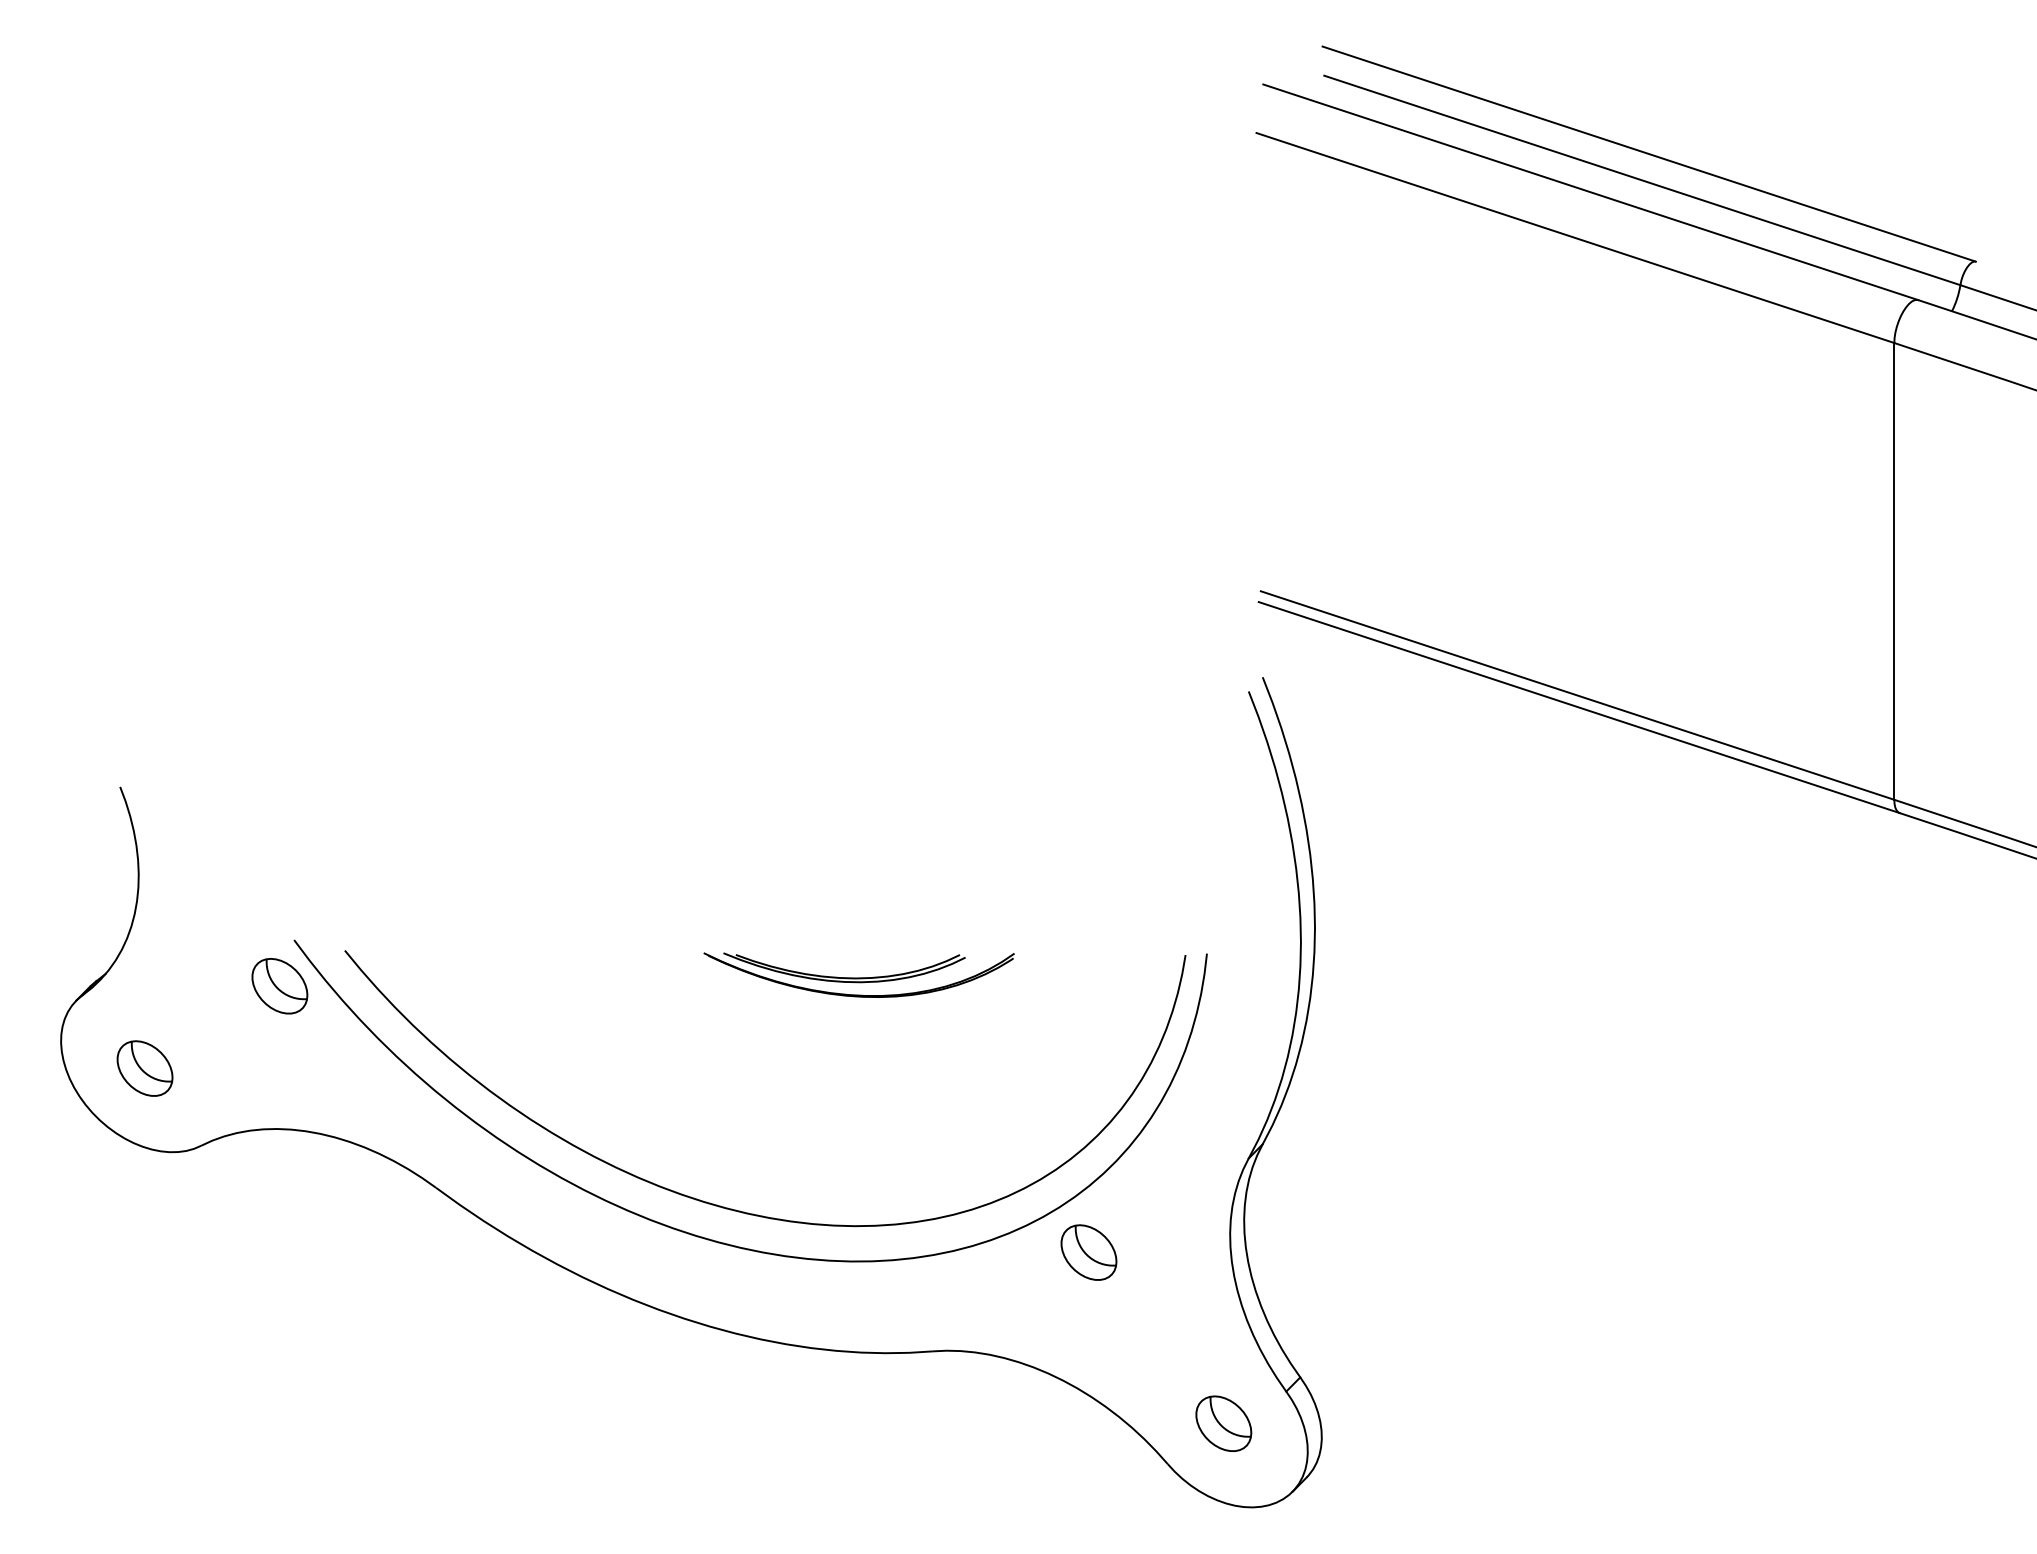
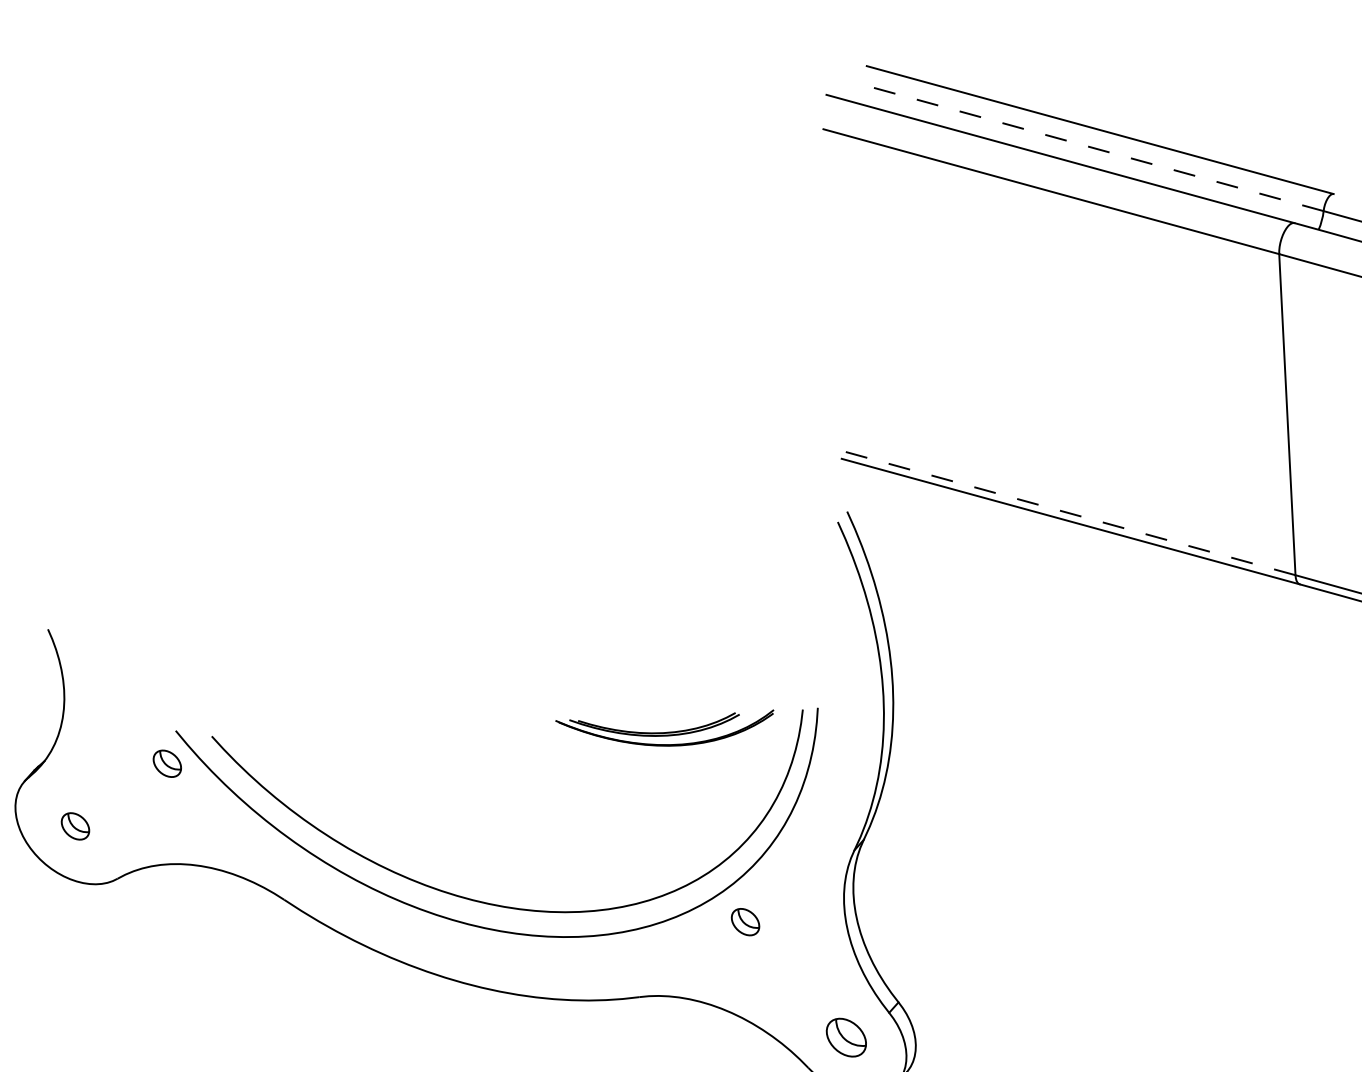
line: (1642, 180) -> (1096, 148), solid -> dashed
line: (1577, 695) -> (1069, 513), solid -> dashed
part: (858, 974) -> (665, 730), moved
part: (279, 986) -> (167, 763), size x0.7
part: (144, 1068) -> (75, 826), size x0.7
part: (1088, 1252) -> (745, 922), size x0.7

